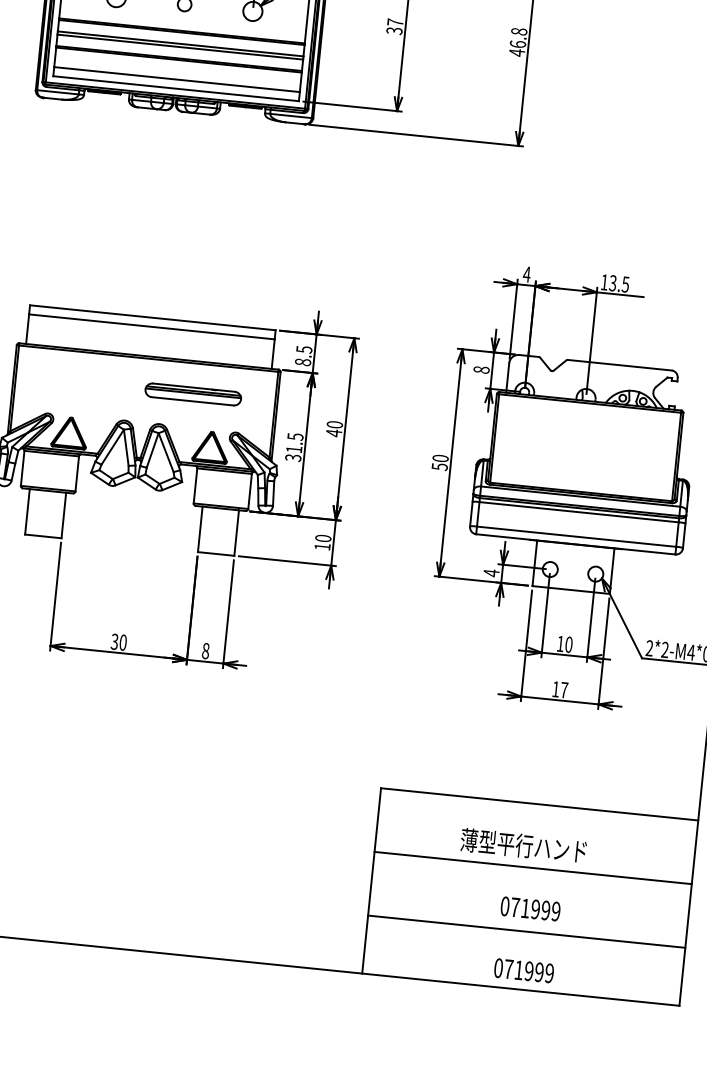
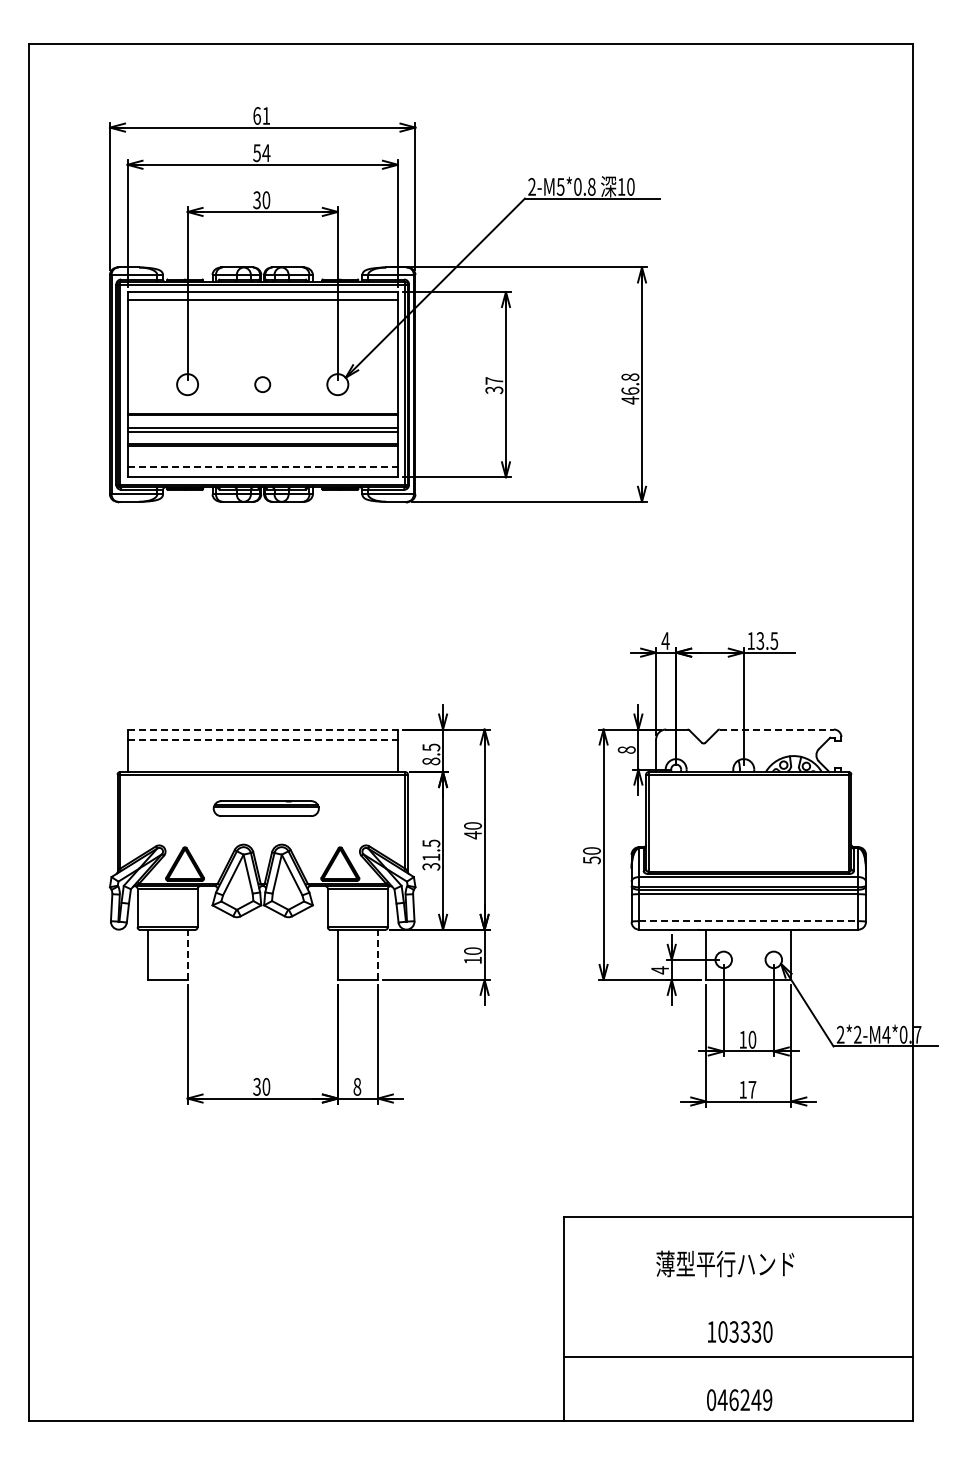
line: (177, 79) -> (263, 467), solid -> dashed
line: (153, 317) -> (263, 729), solid -> dashed
line: (152, 326) -> (263, 739), solid -> dashed
line: (620, 365) -> (777, 729), solid -> dashed
part: (192, 394) -> (265, 808), moved
line: (63, 515) -> (187, 954), solid -> dashed
line: (236, 532) -> (377, 954), solid -> dashed
line: (576, 536) -> (748, 921), solid -> dashed
line: (532, 868) -> (737, 1287), removed
text: (530, 908) -> (739, 1331), 071999 -> 103330
text: (523, 971) -> (739, 1400), 071999 -> 046249

